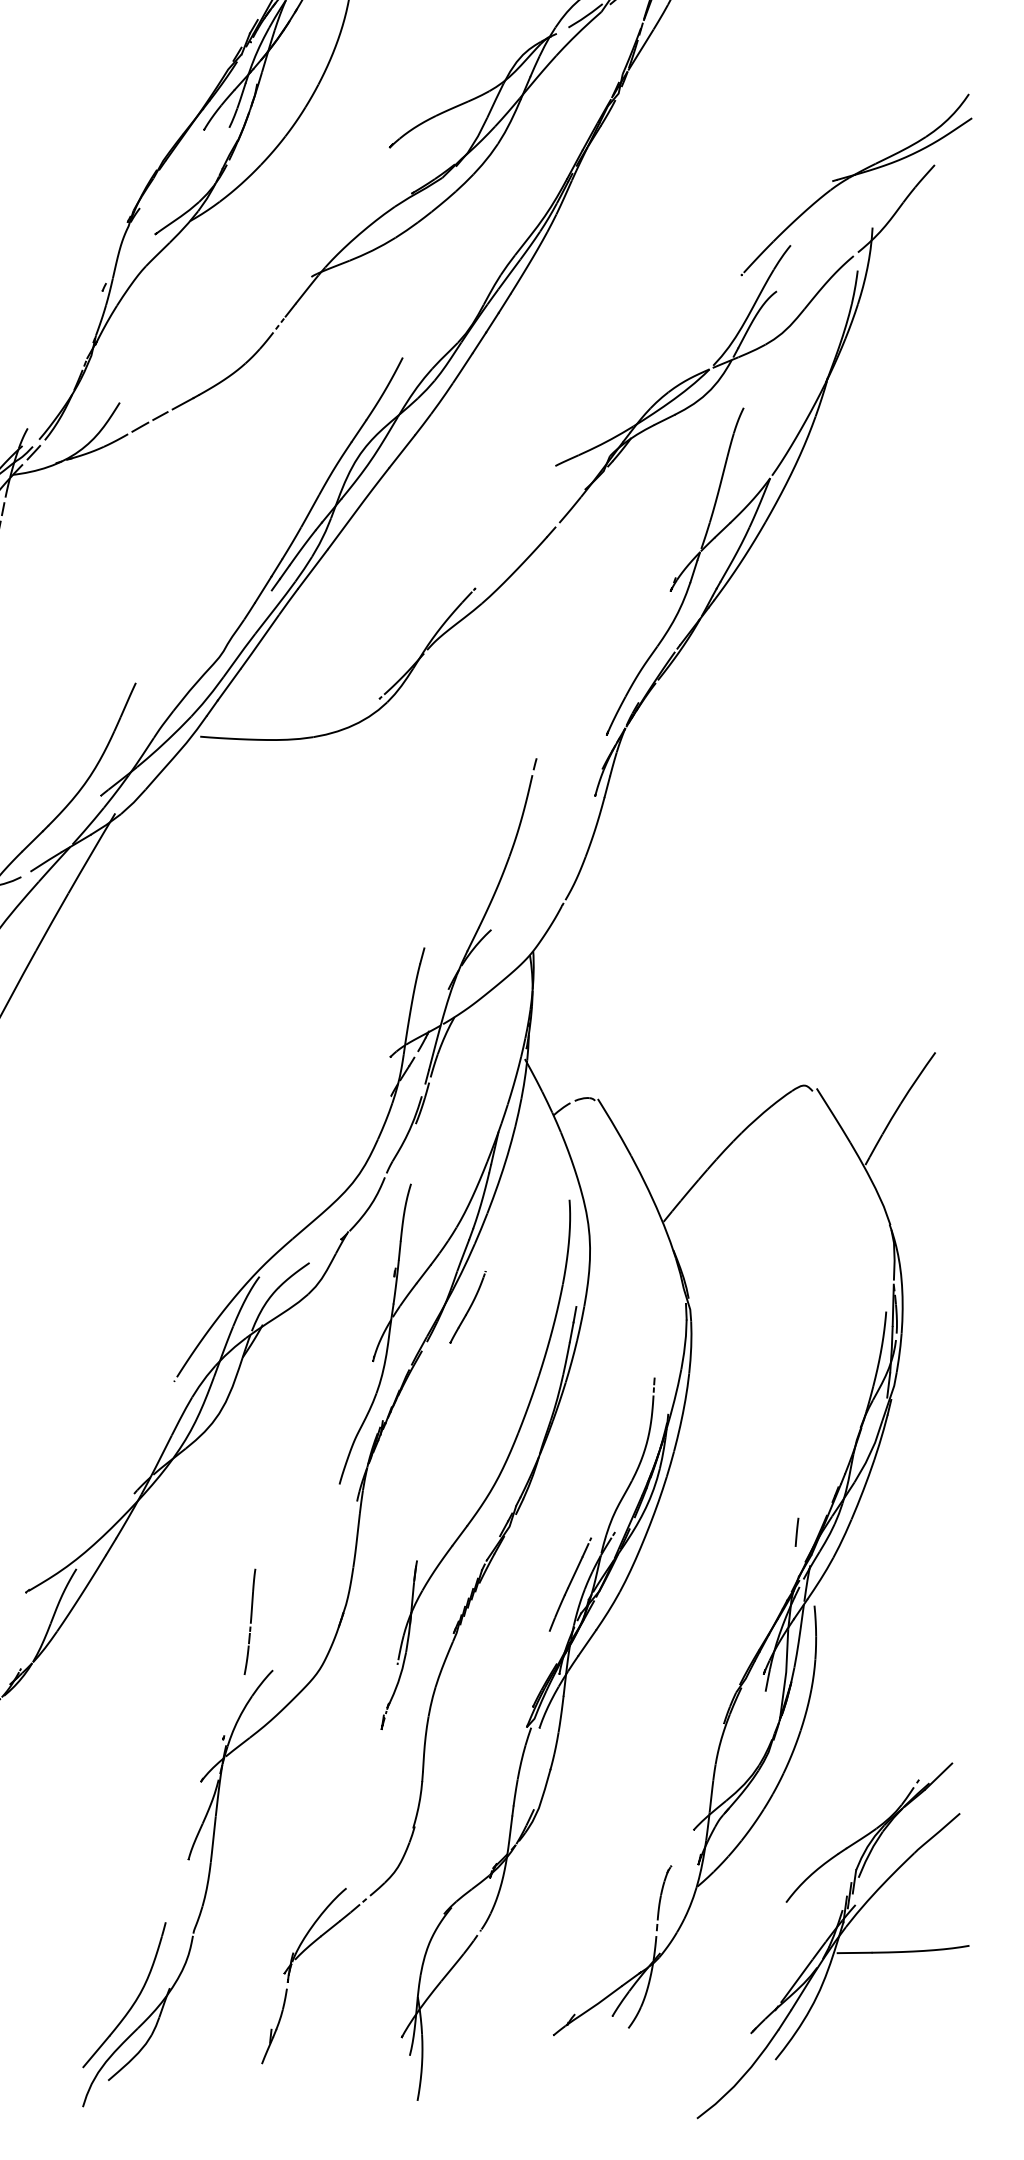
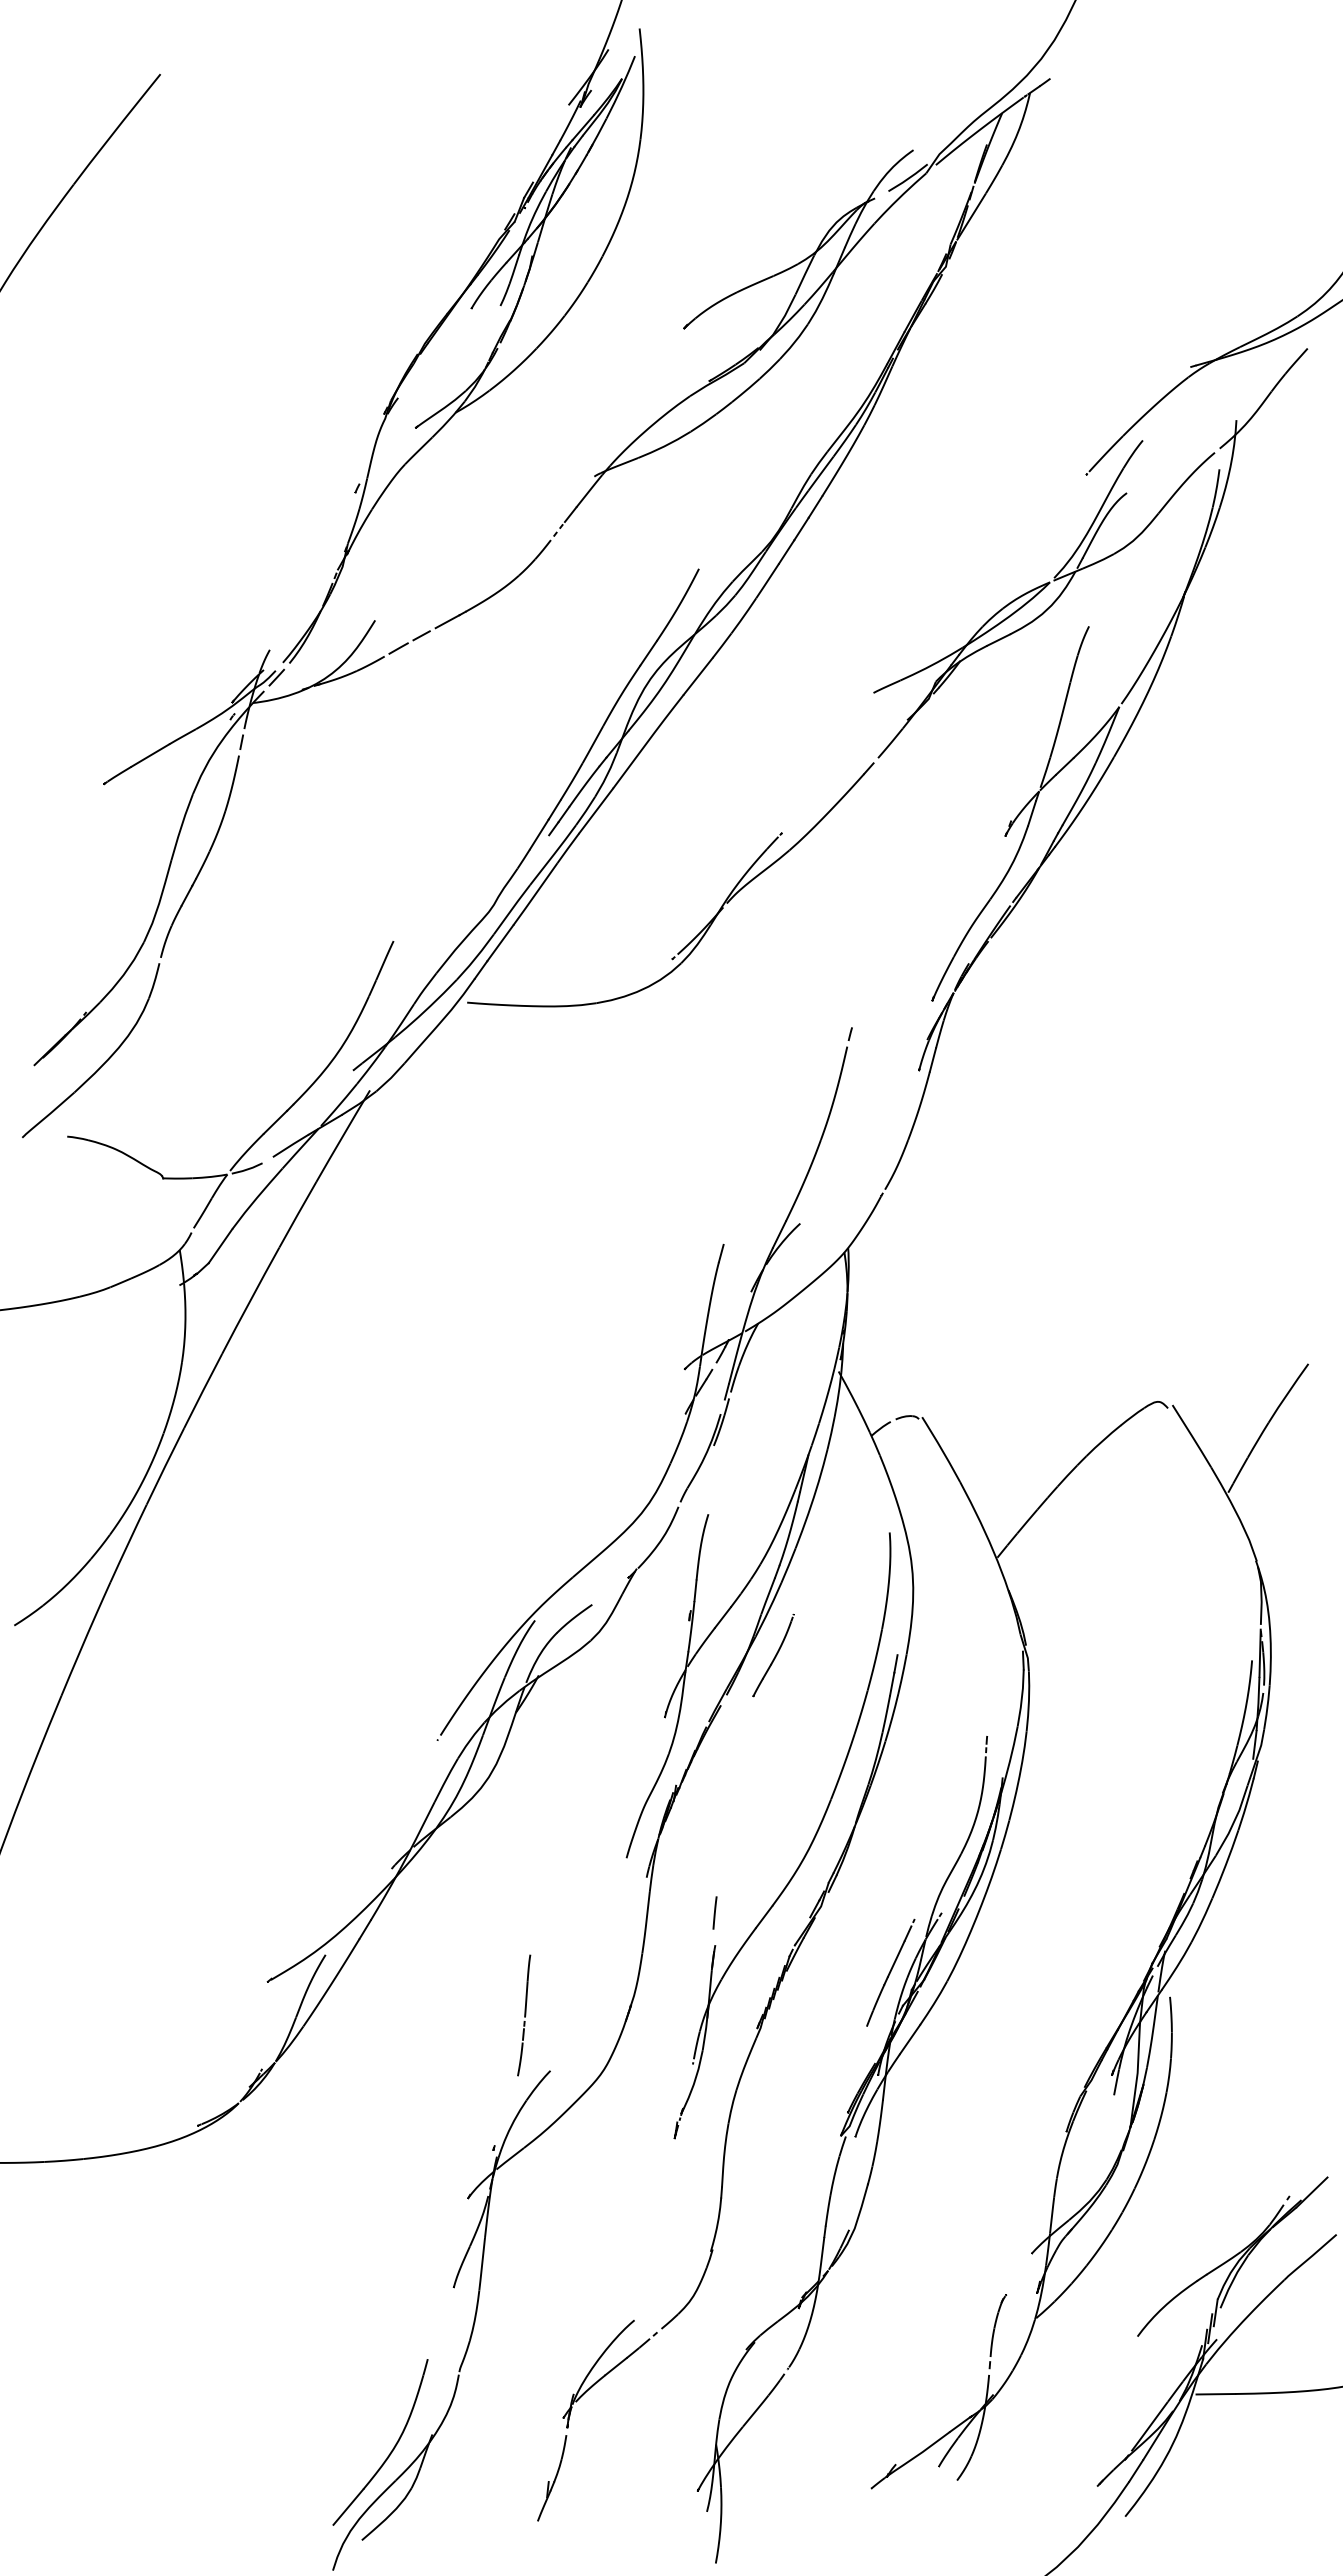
line: (796, 1531) -> (714, 1912), moved

